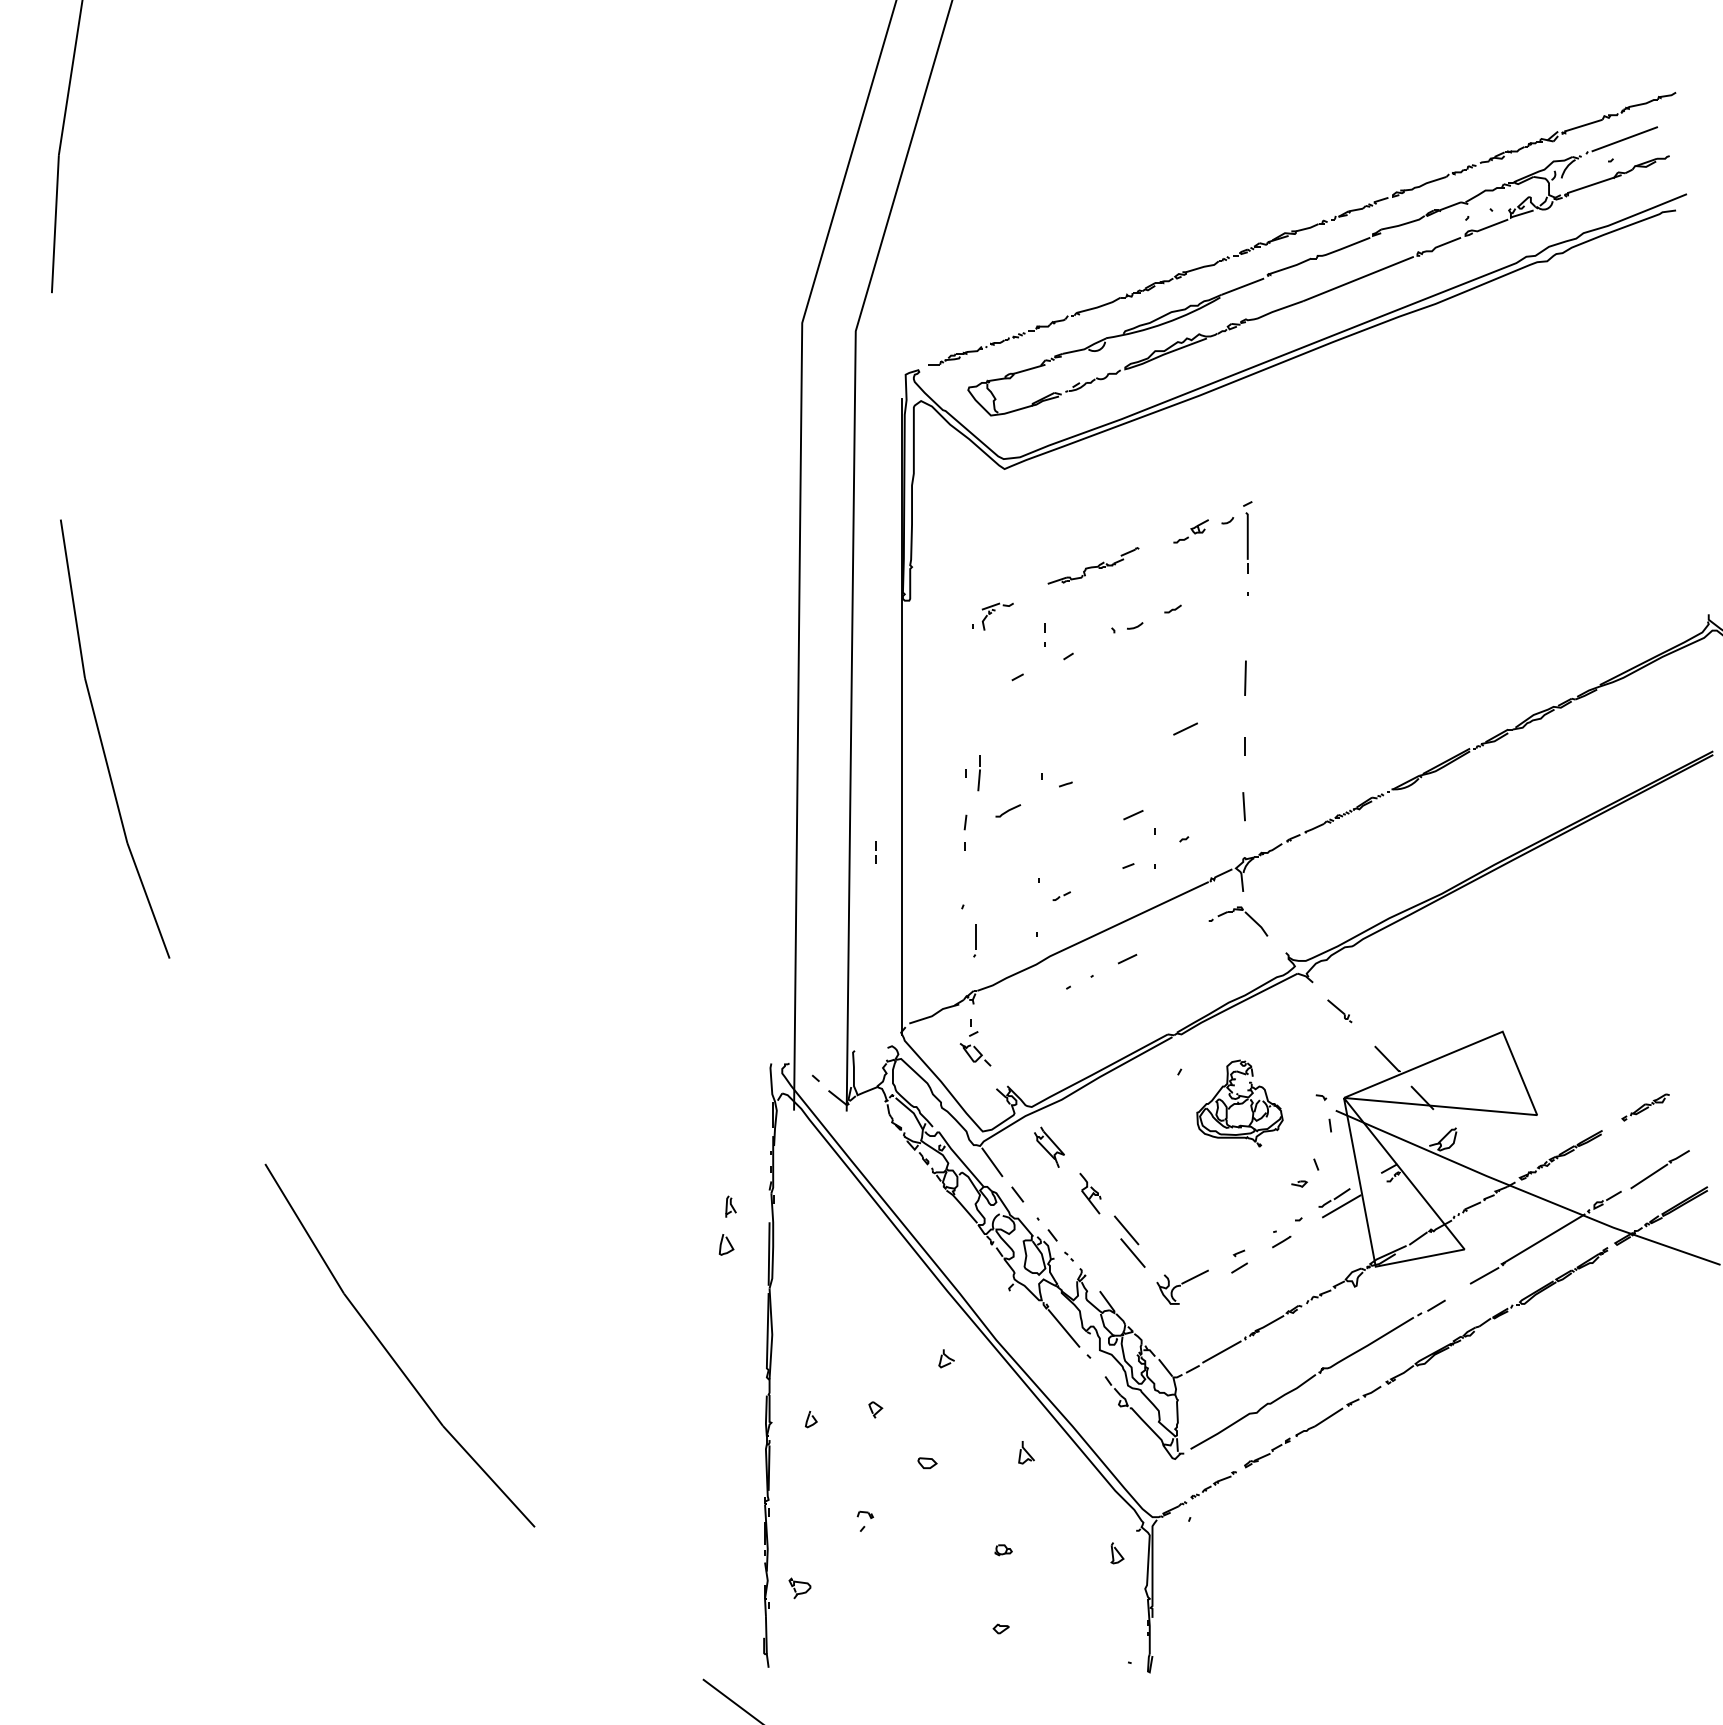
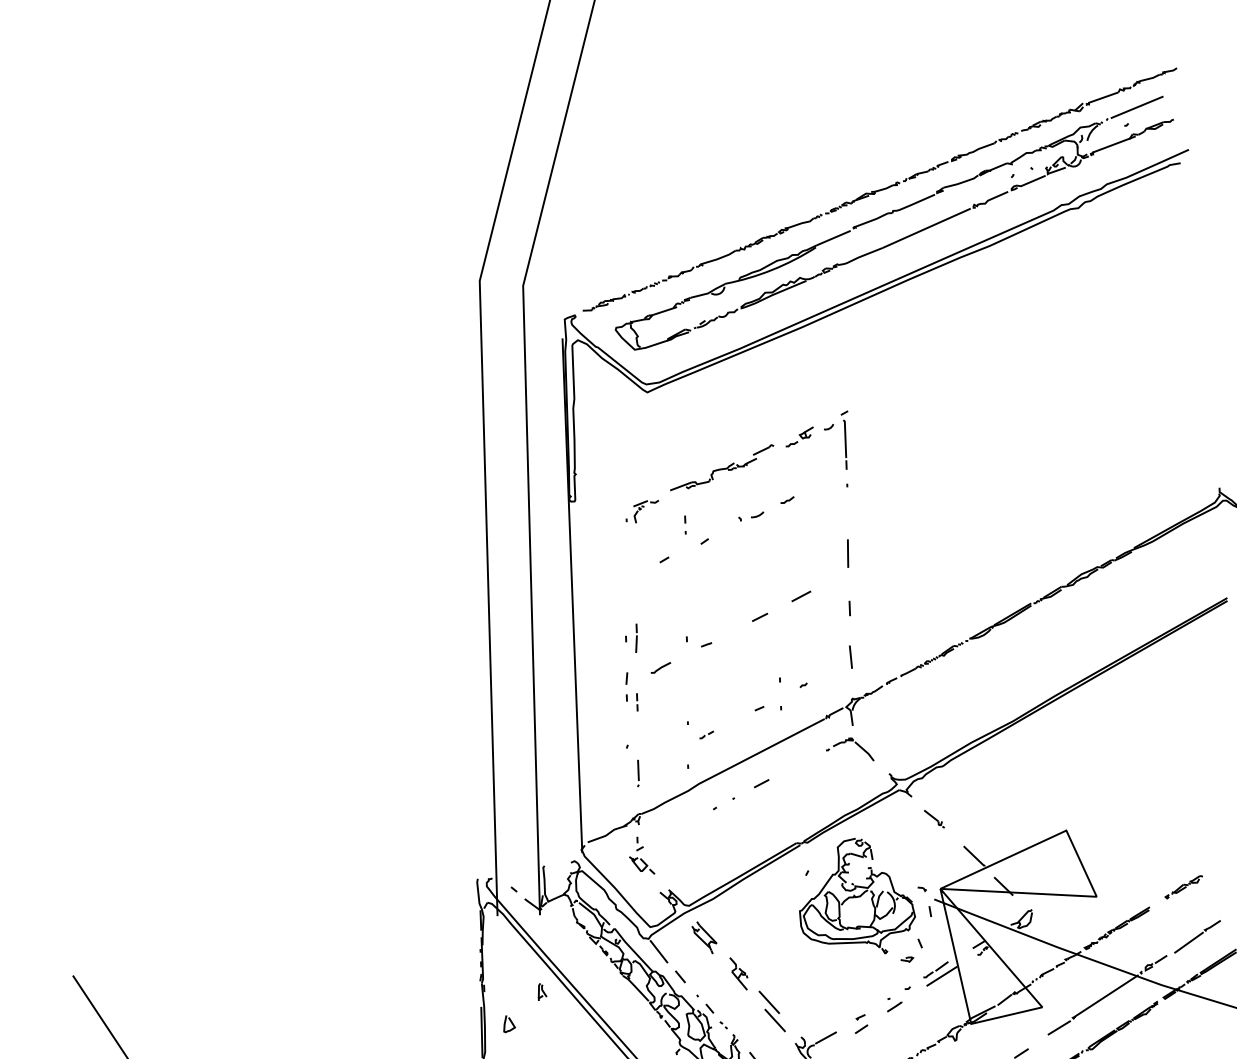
part: (1093, 565) -> (722, 467), size x1.43
line: (1133, 815) -> (760, 617), moved
line: (875, 850) -> (636, 700), moved
part: (1239, 1103) -> (856, 896), size x1.67
part: (730, 1206) -> (541, 991), moved
curve: (728, 1243) -> (510, 1022), moved

